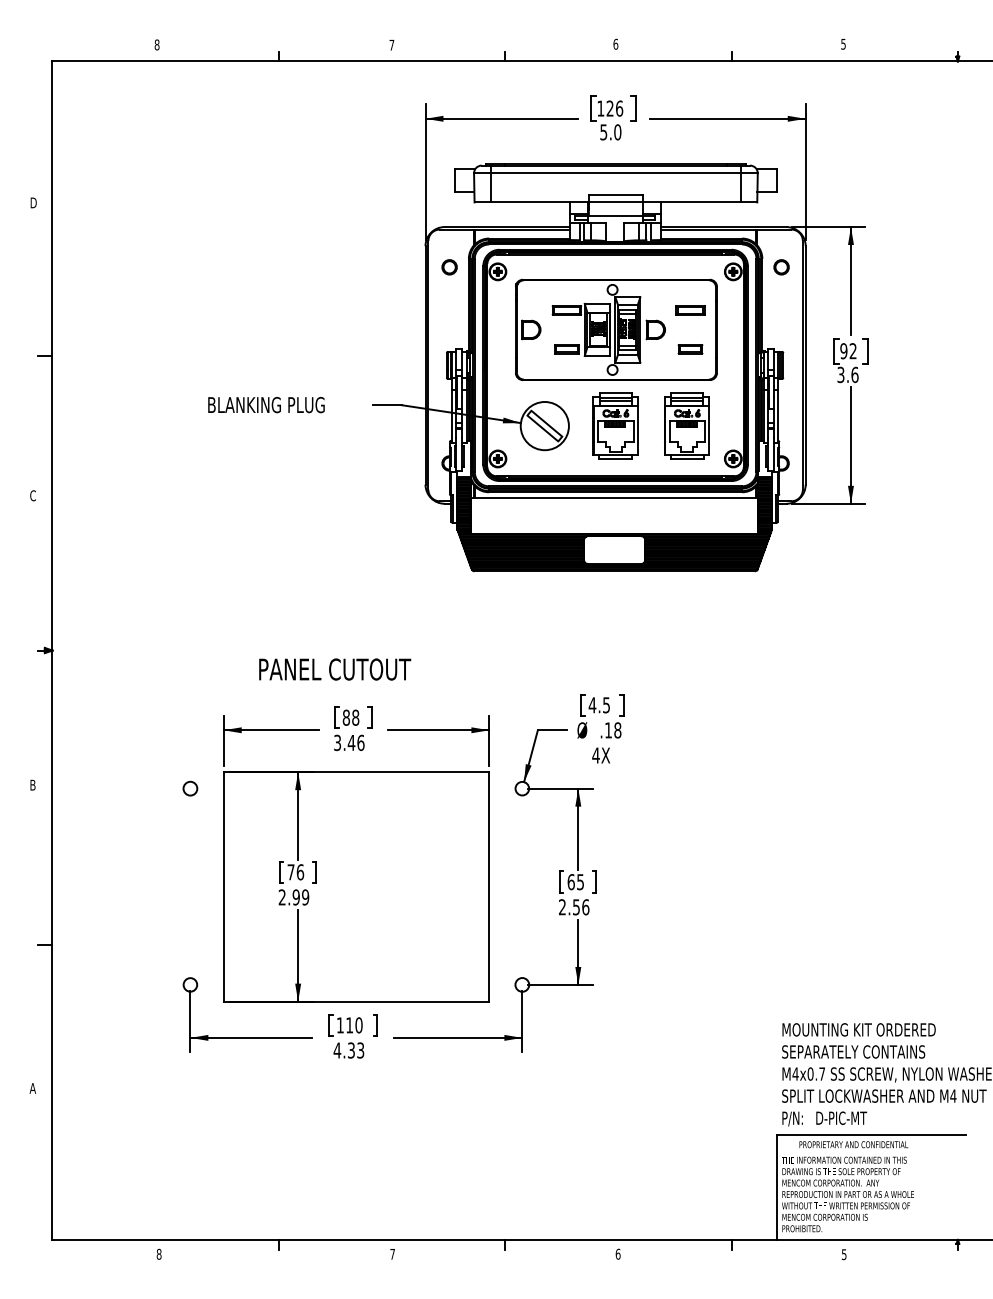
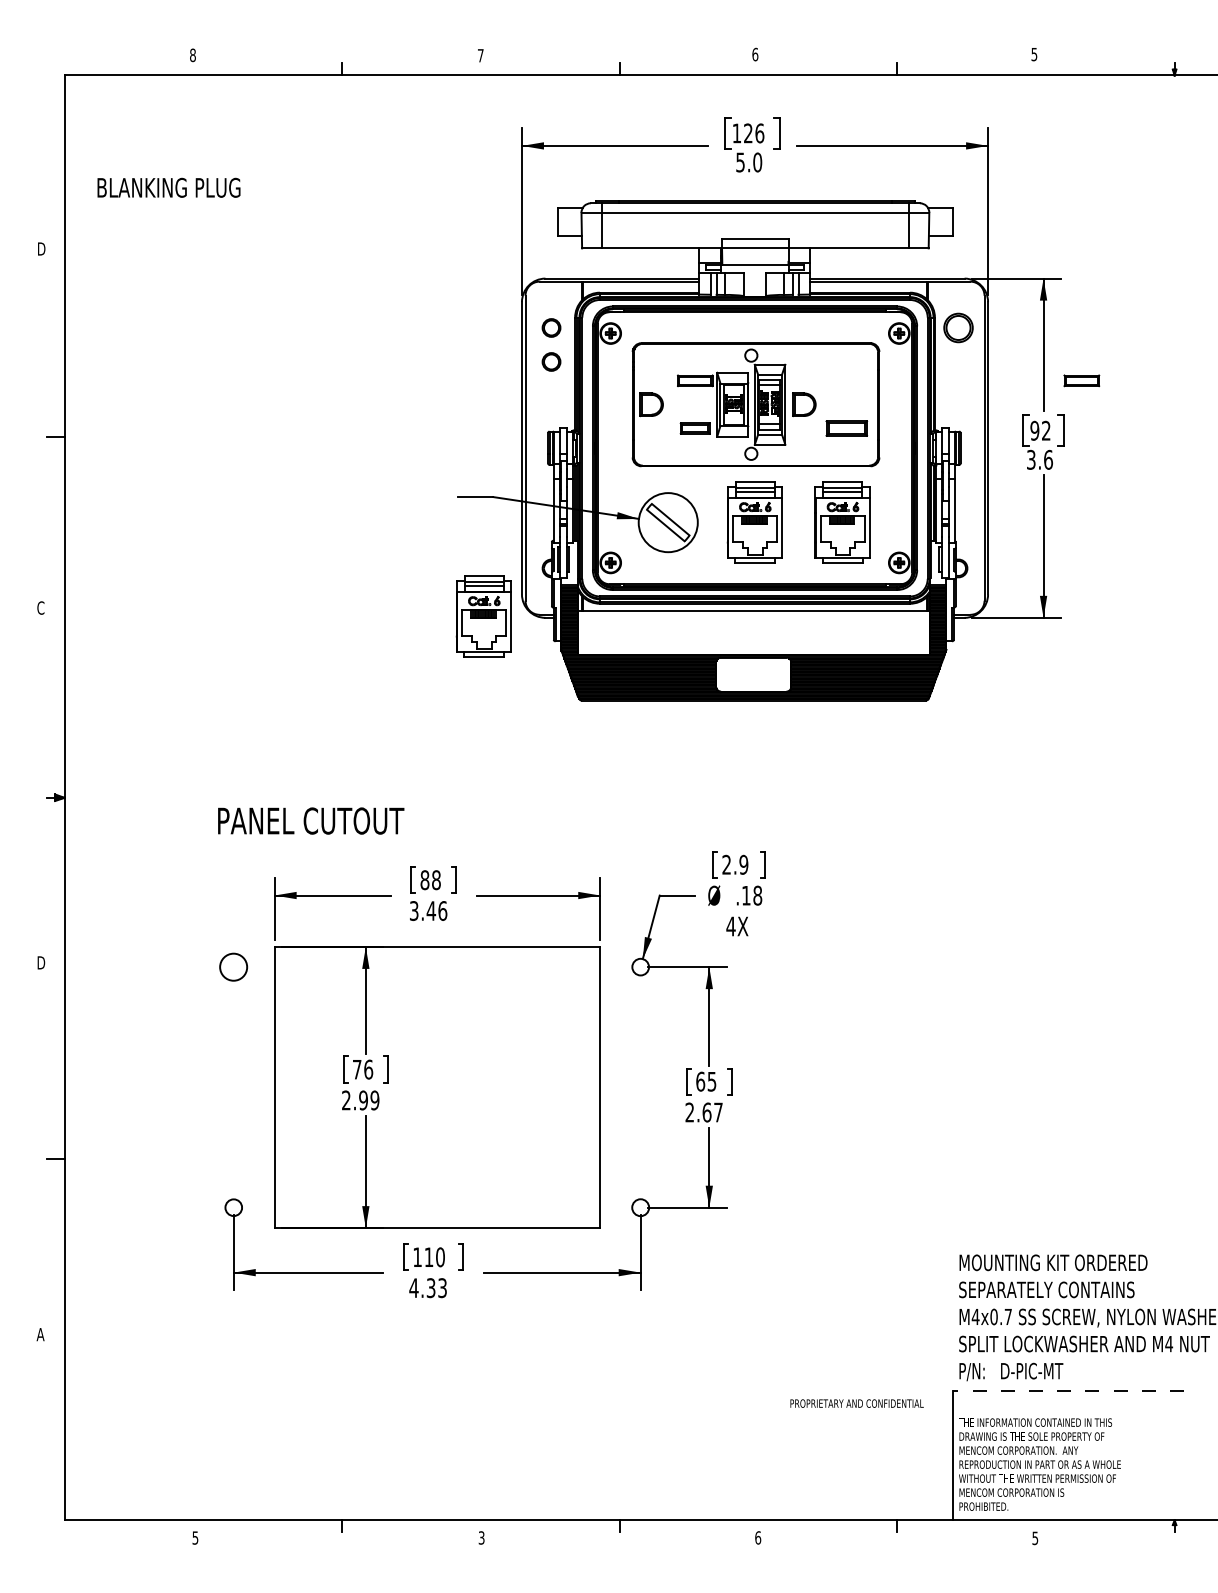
part: (781, 266) -> (958, 327), size x1.6
part: (449, 294) -> (551, 361), added
part: (690, 310) -> (1081, 380), moved
part: (690, 349) -> (846, 428), size x1.4
text: (266, 404) -> (168, 187), moved
part: (394, 502) -> (483, 616), added
text: (335, 669) -> (311, 820), moved
text: (599, 704) -> (735, 864), 4.5 -> 2.9
text: (33, 785) -> (41, 963), B -> D
circle: (190, 788) -> (233, 966), size x1.6
text: (580, 907) -> (712, 1112), 2.56 -> 2.67
line: (871, 1134) -> (1068, 1391), solid -> dashed
text: (853, 1144) -> (856, 1403), moved
text: (159, 1253) -> (195, 1537), 8 -> 5
text: (392, 1253) -> (481, 1537), 7 -> 3

